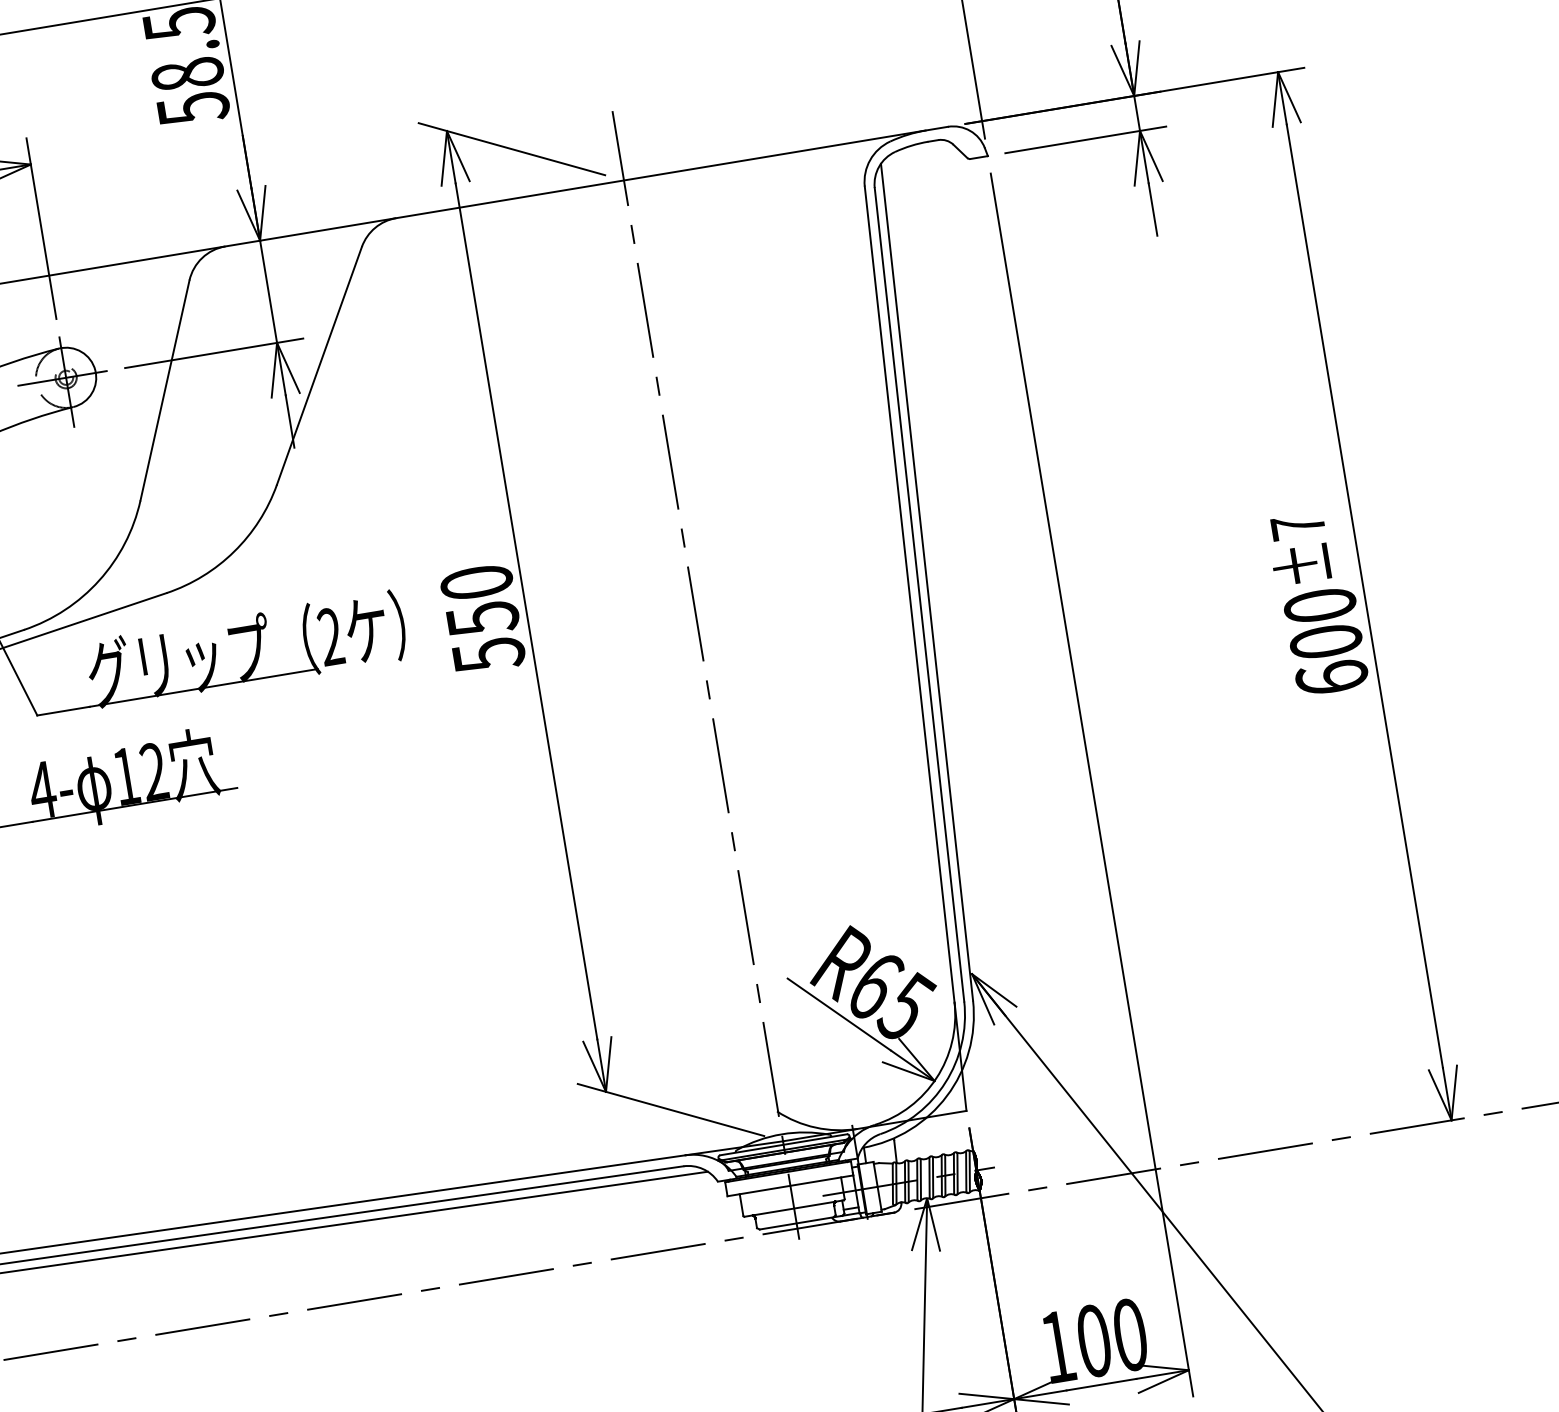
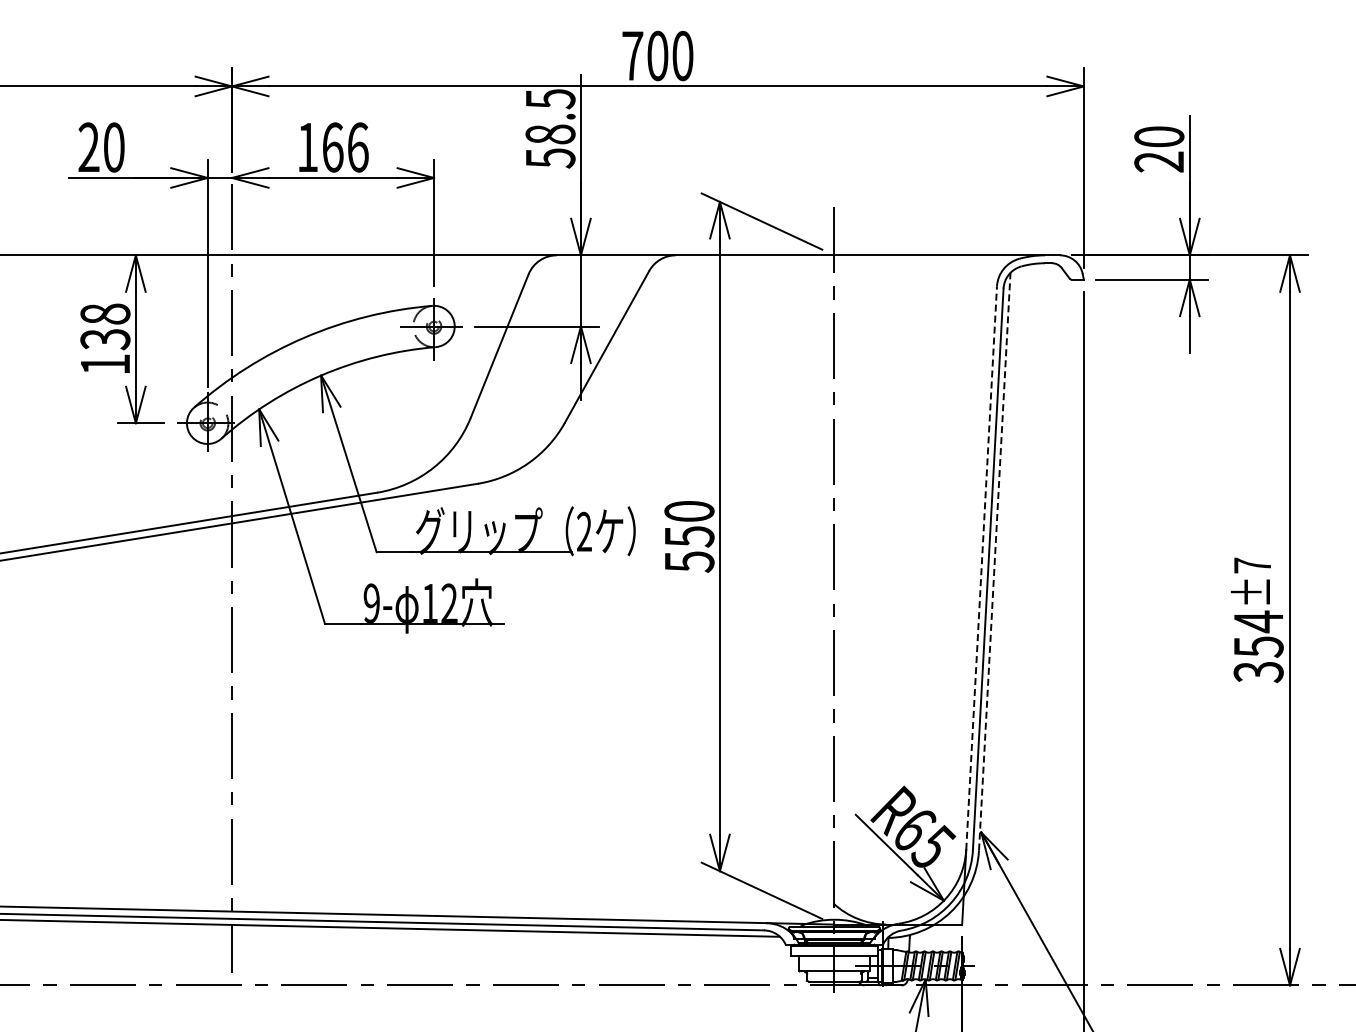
line: (926, 581) -> (994, 561), solid -> dashed
line: (909, 593) -> (981, 567), solid -> dashed
text: (1325, 641) -> (1258, 646), 600 -> 354
text: (41, 788) -> (371, 602), 4- -> 9-

